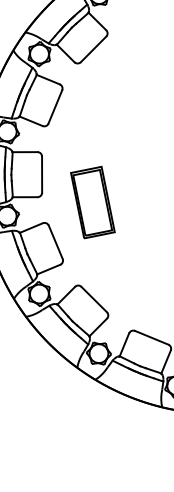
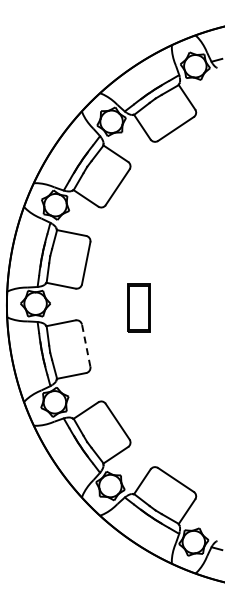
part: (92, 202) -> (138, 307), size x0.6
line: (55, 242) -> (86, 345), solid -> dashed

